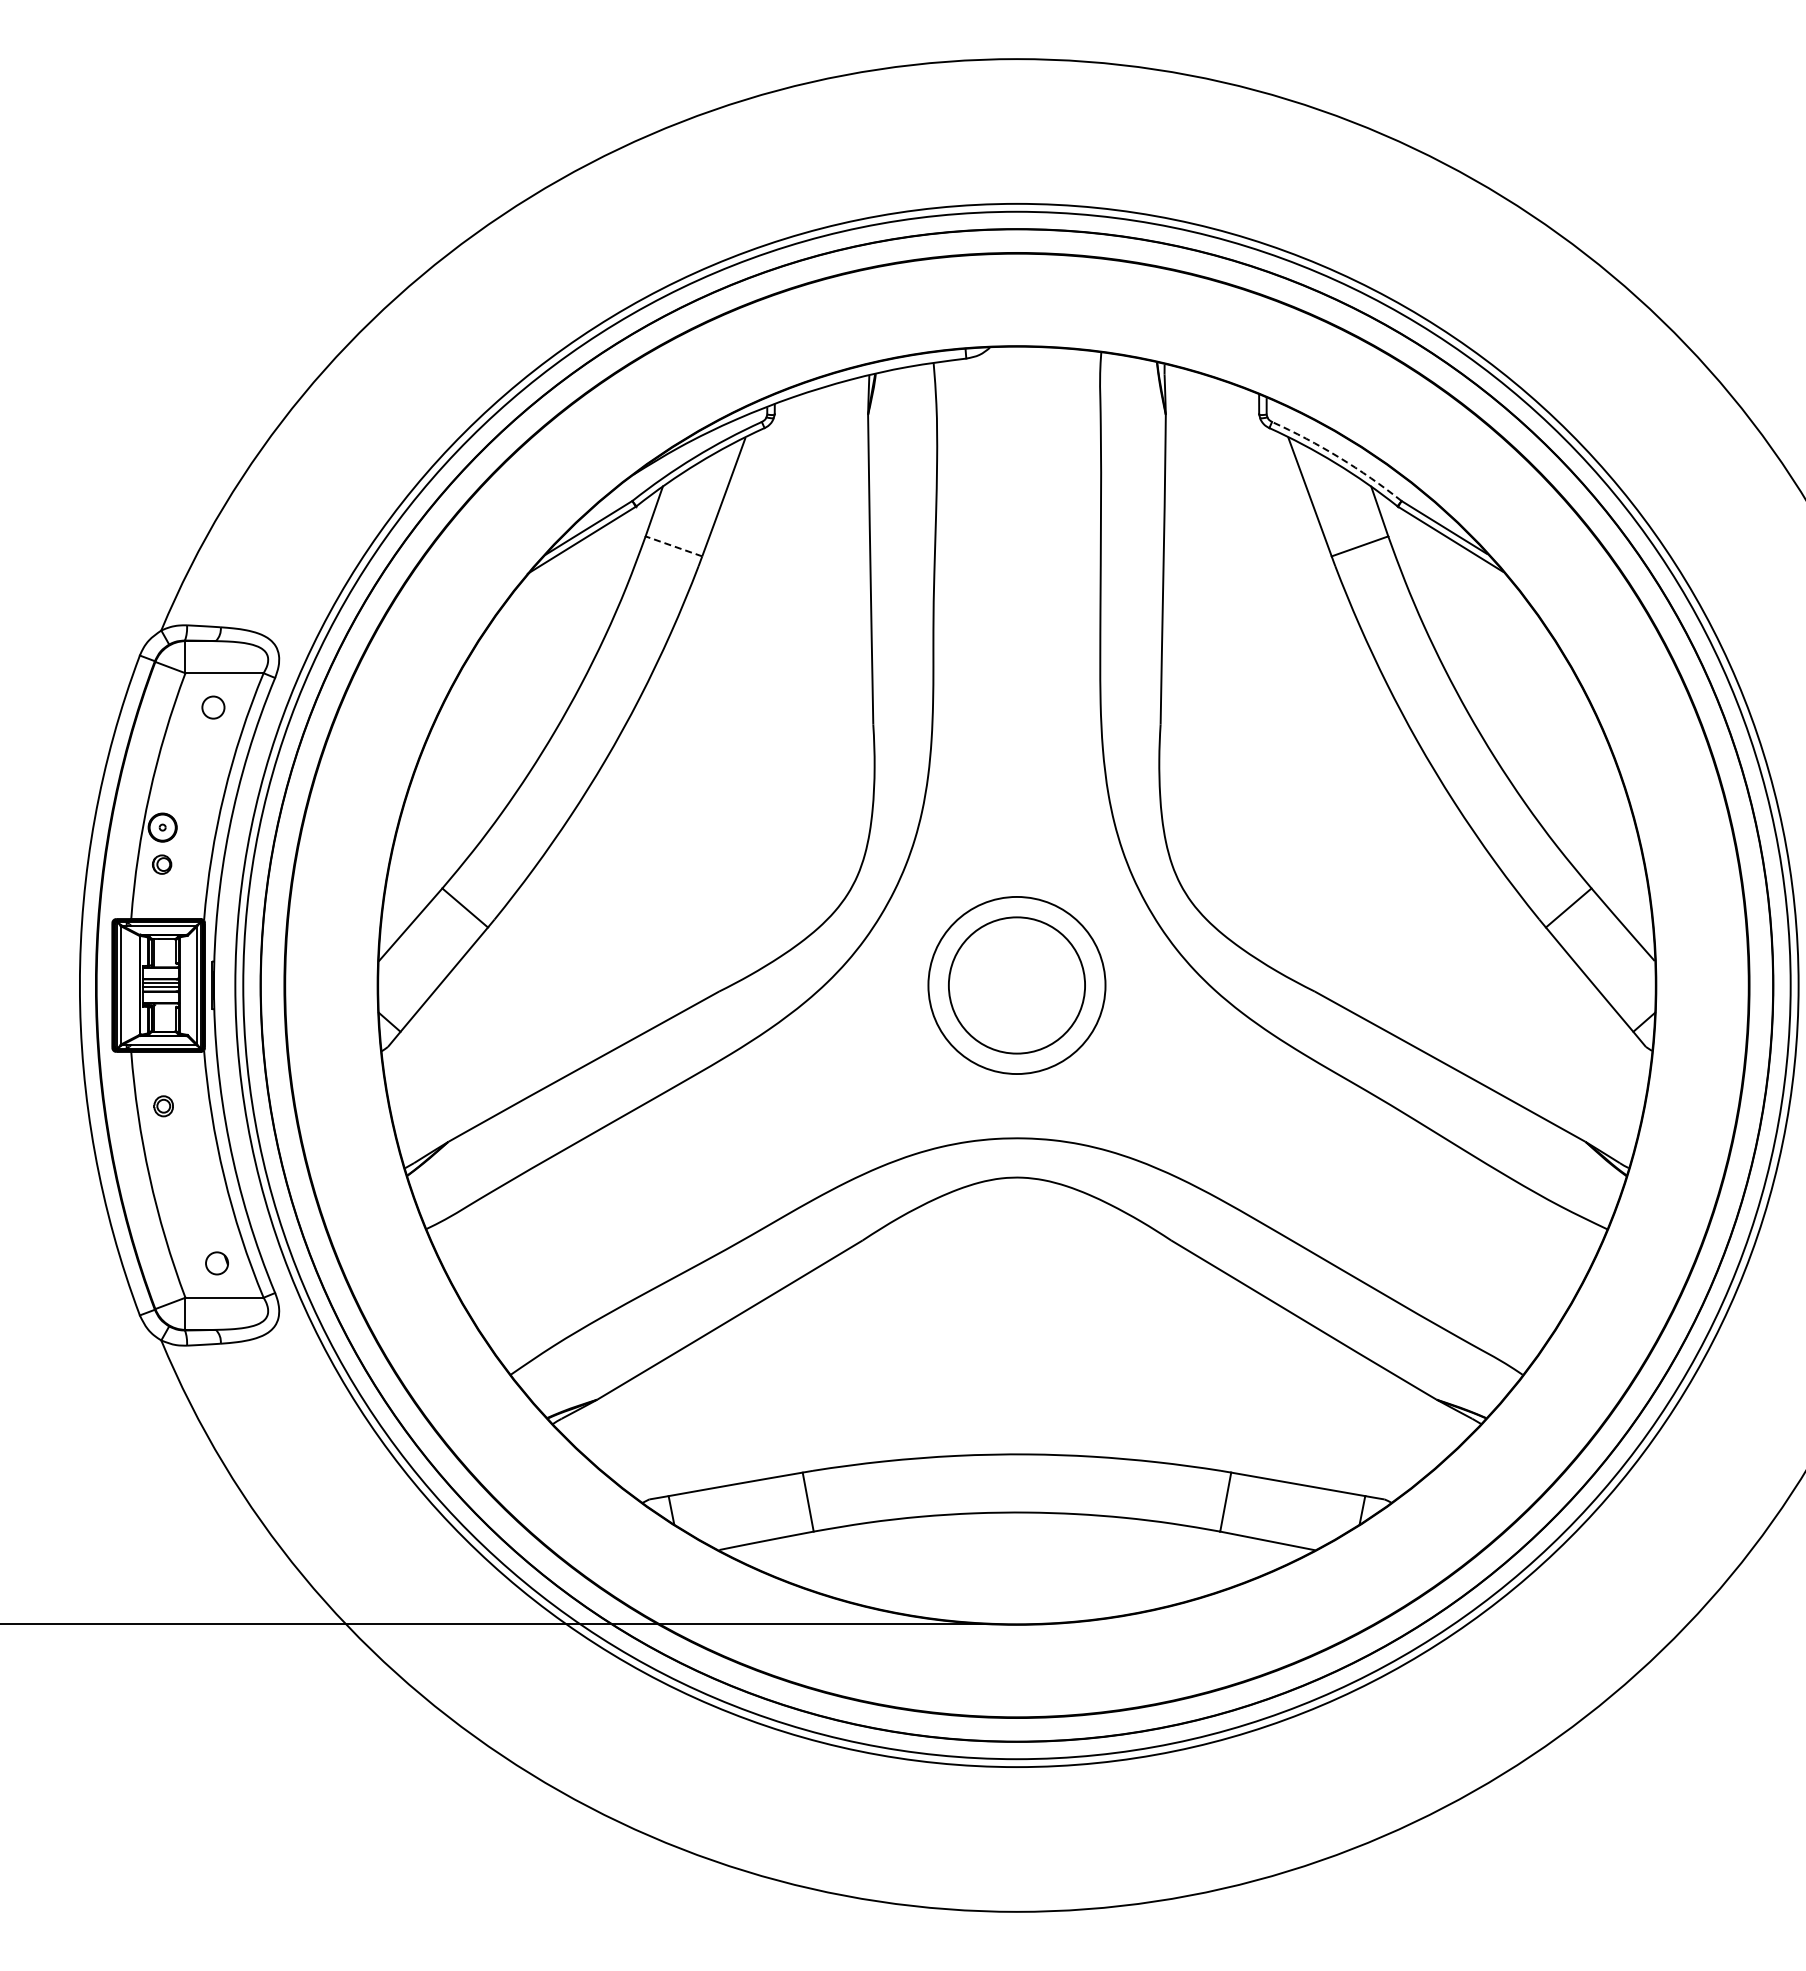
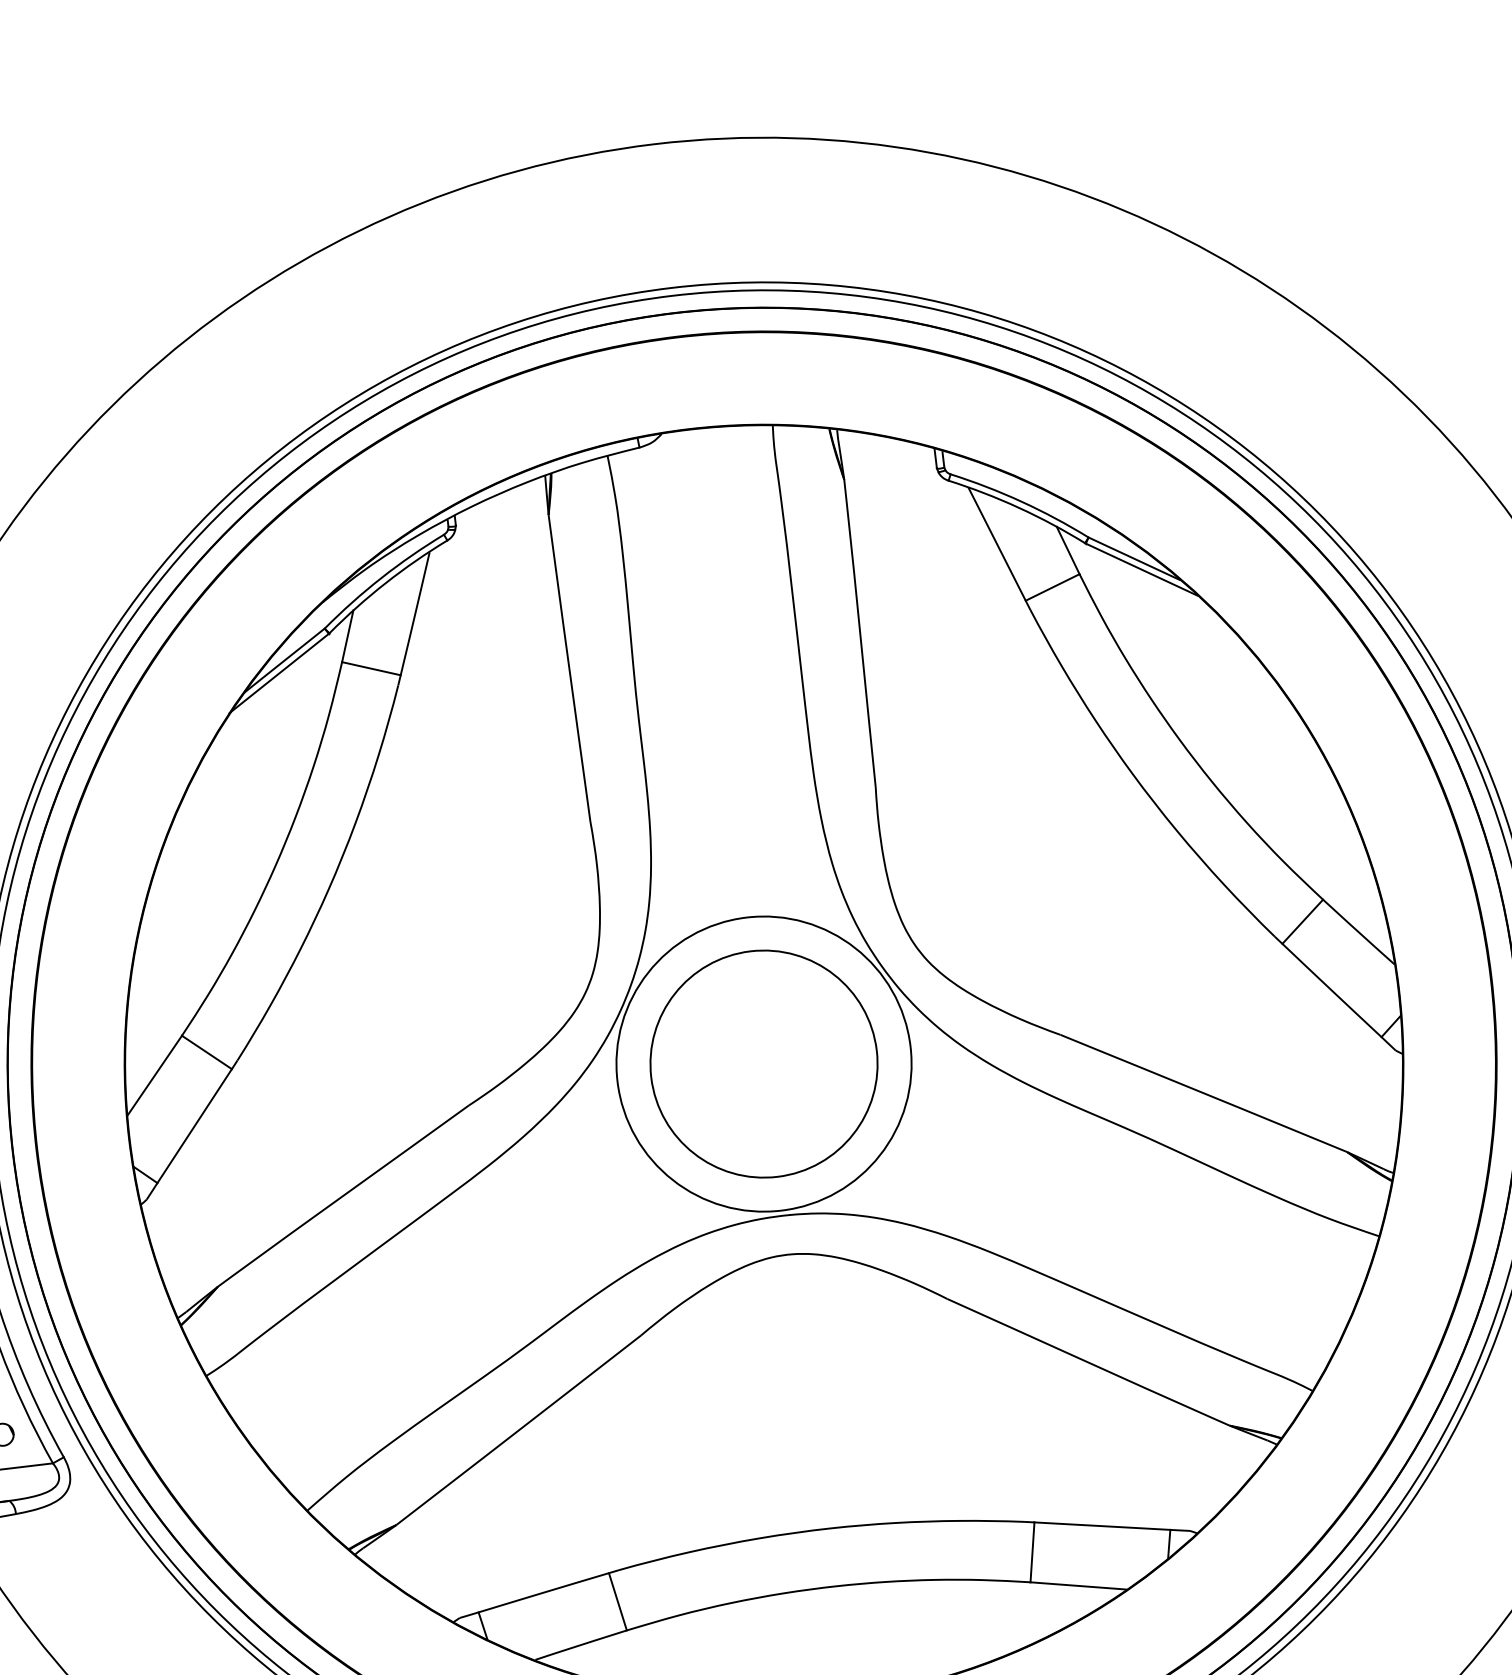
arc: (1339, 457) -> (1021, 501), dashed -> solid
line: (673, 546) -> (370, 668), dashed -> solid
circle: (1016, 985) -> (763, 1064), size x1.67
circle: (1016, 985) -> (763, 1064), size x1.67

